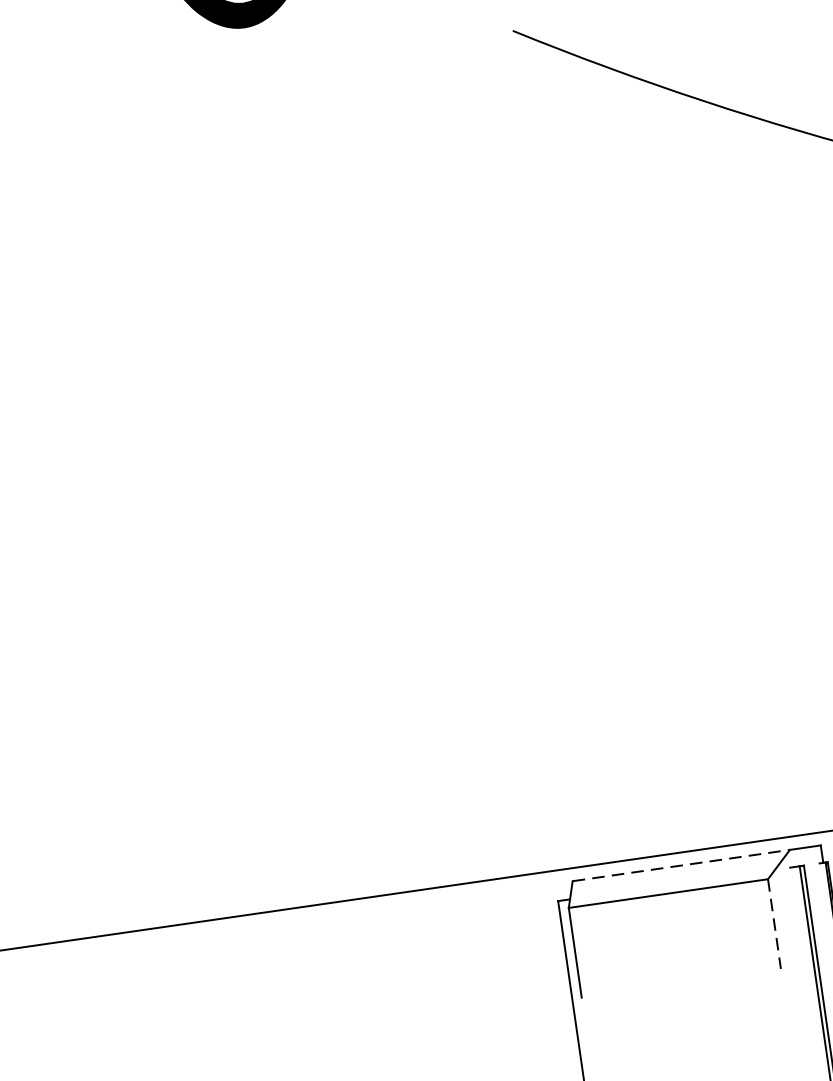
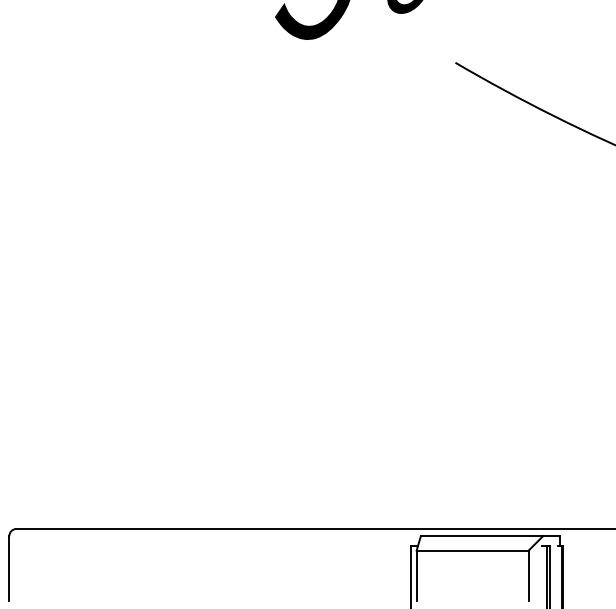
line: (682, 866) -> (482, 536), dashed -> solid
line: (774, 925) -> (528, 576), dashed -> solid

